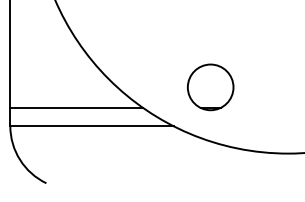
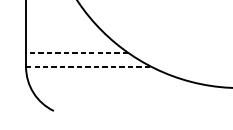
part: (210, 87) -> (180, 37), removed
line: (76, 107) -> (77, 52), solid -> dashed
line: (91, 126) -> (88, 67), solid -> dashed

